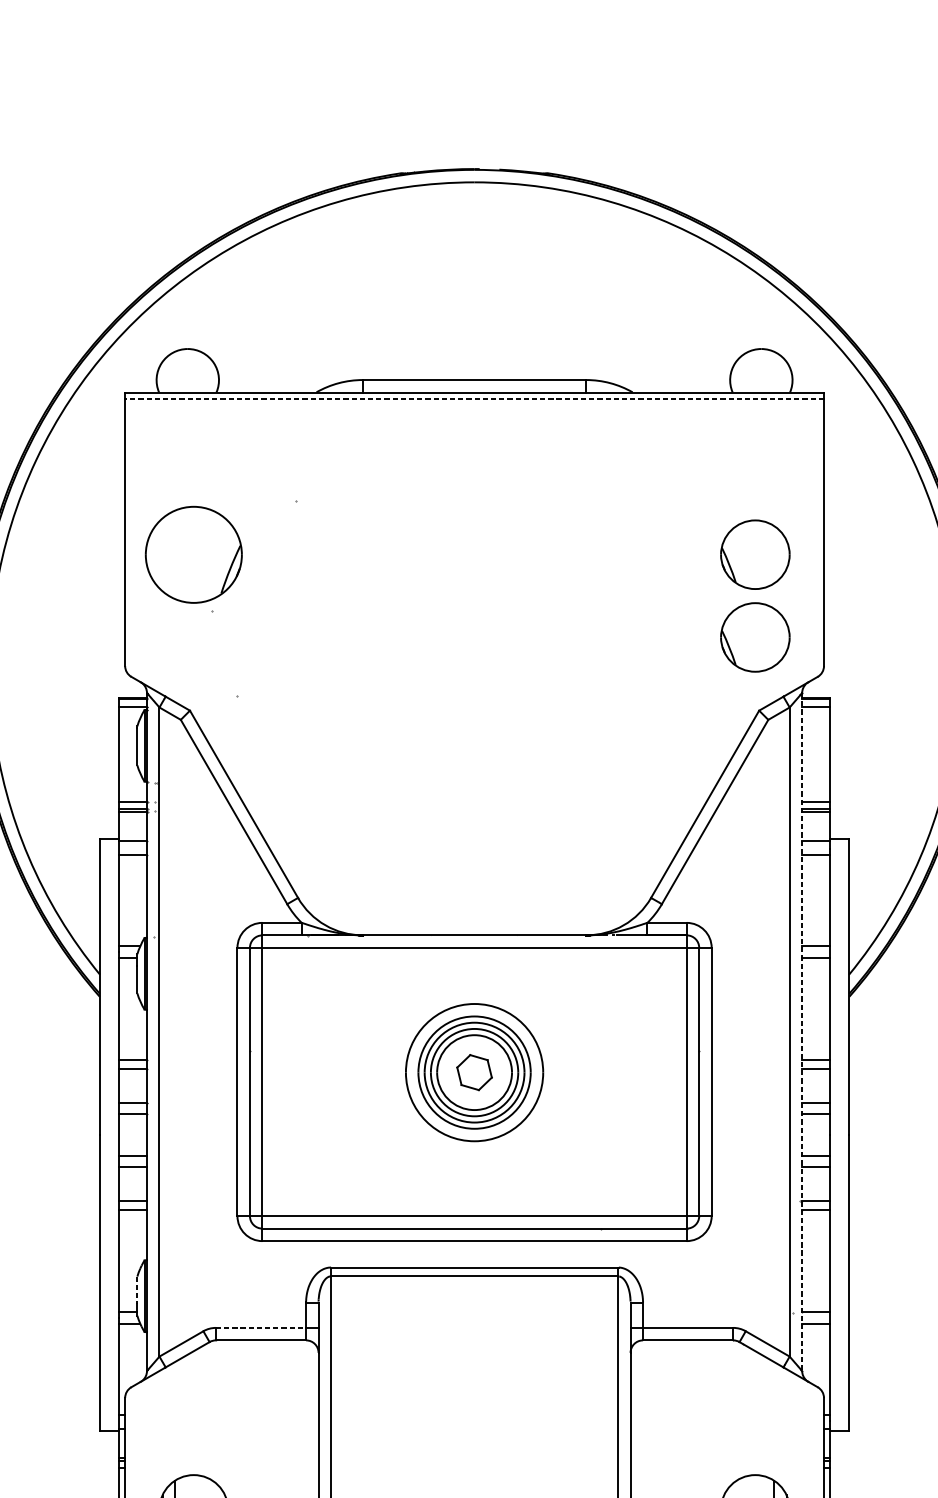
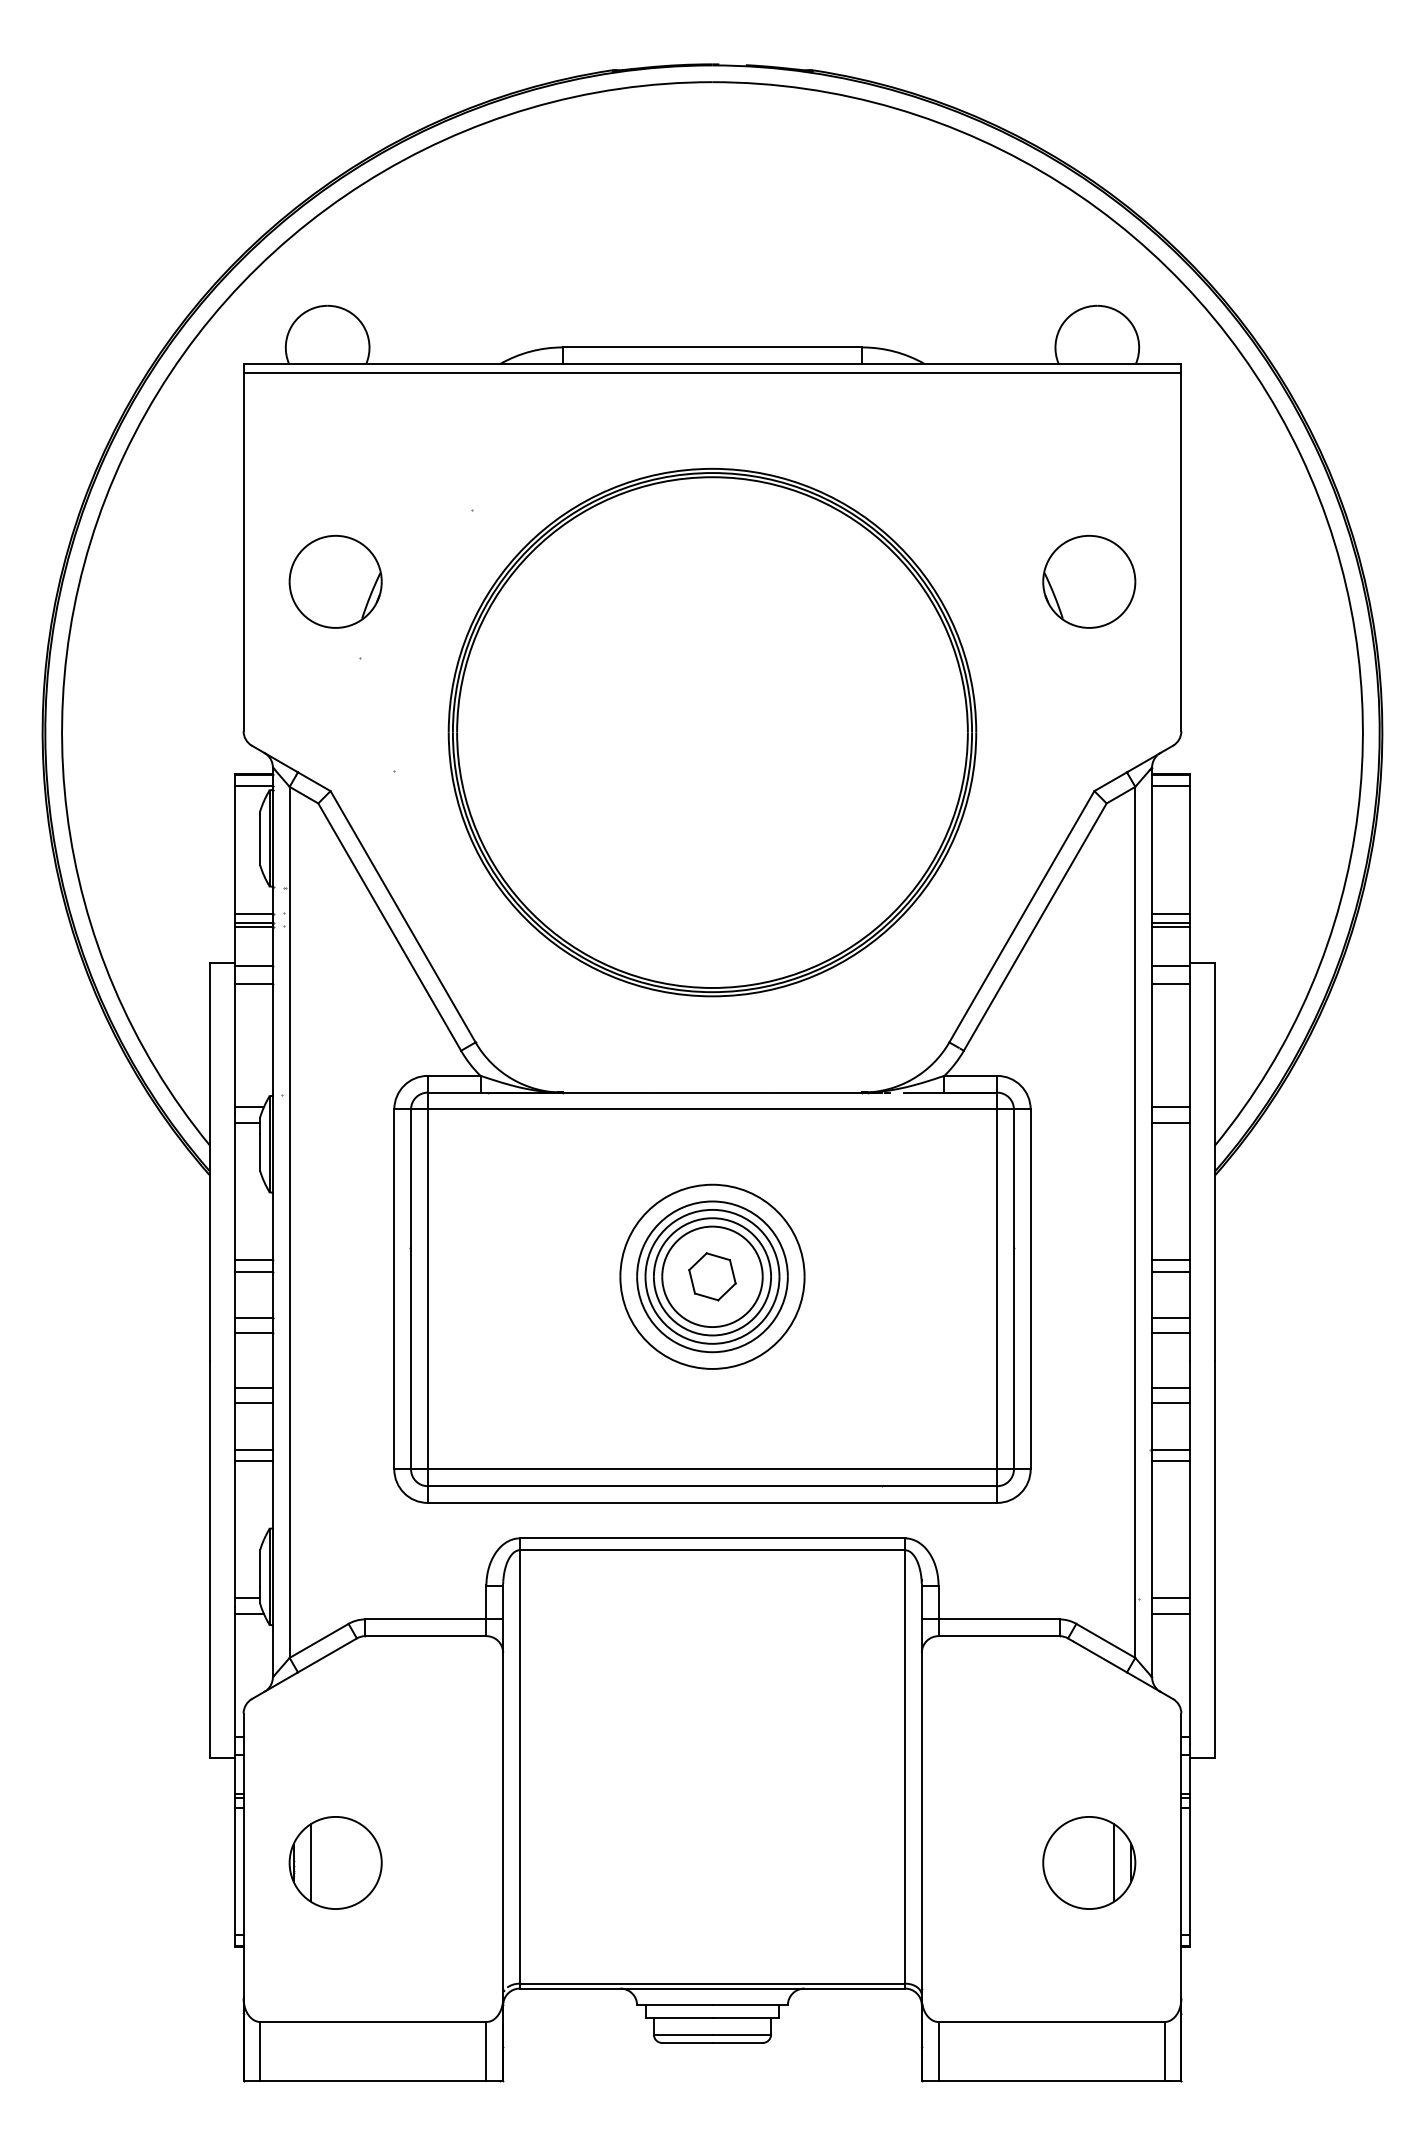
line: (474, 398) -> (712, 372), dashed -> solid
part: (193, 554) -> (335, 581), size x0.71
part: (755, 637) -> (1089, 692), removed
part: (474, 666) -> (712, 732), added
line: (802, 1032) -> (1152, 1222), dashed -> solid
line: (137, 1290) -> (260, 1569), dashed -> solid
line: (260, 1327) -> (425, 1619), dashed -> solid

